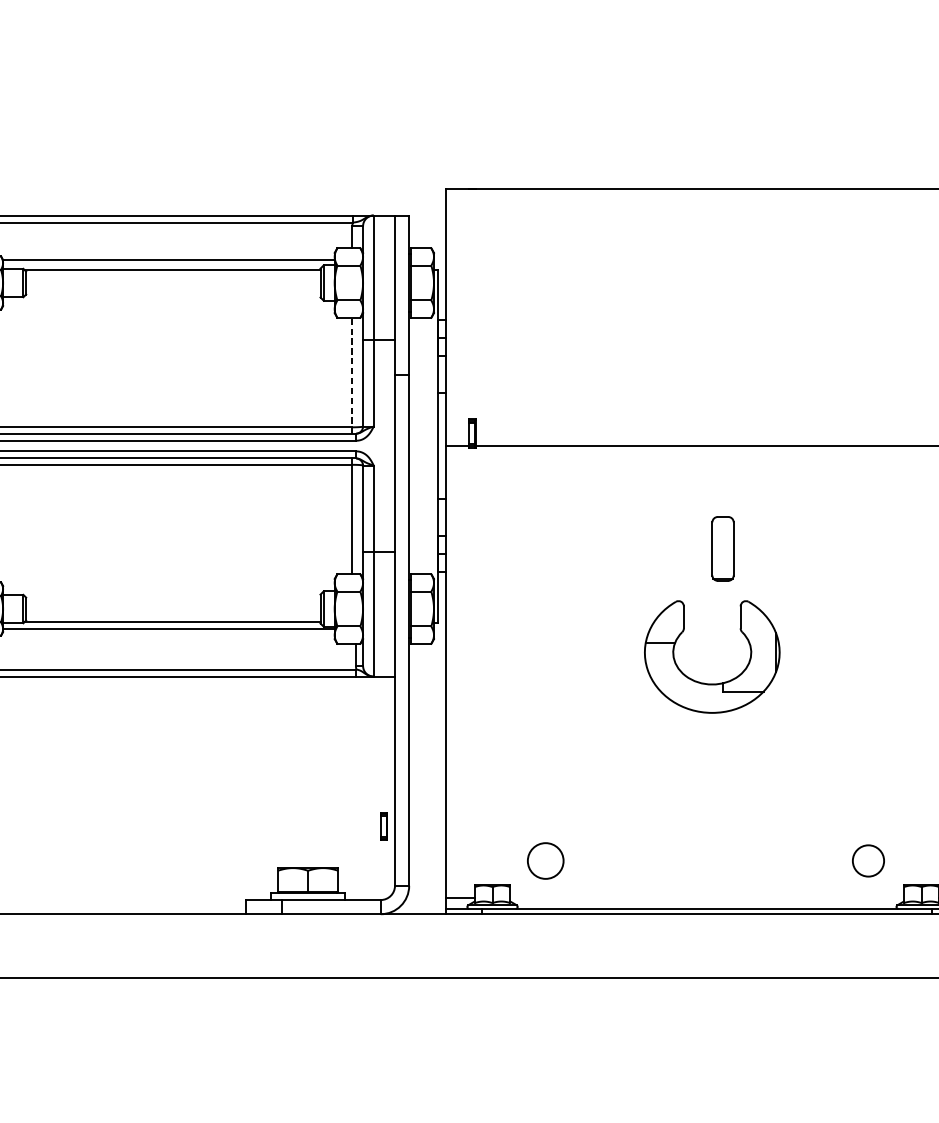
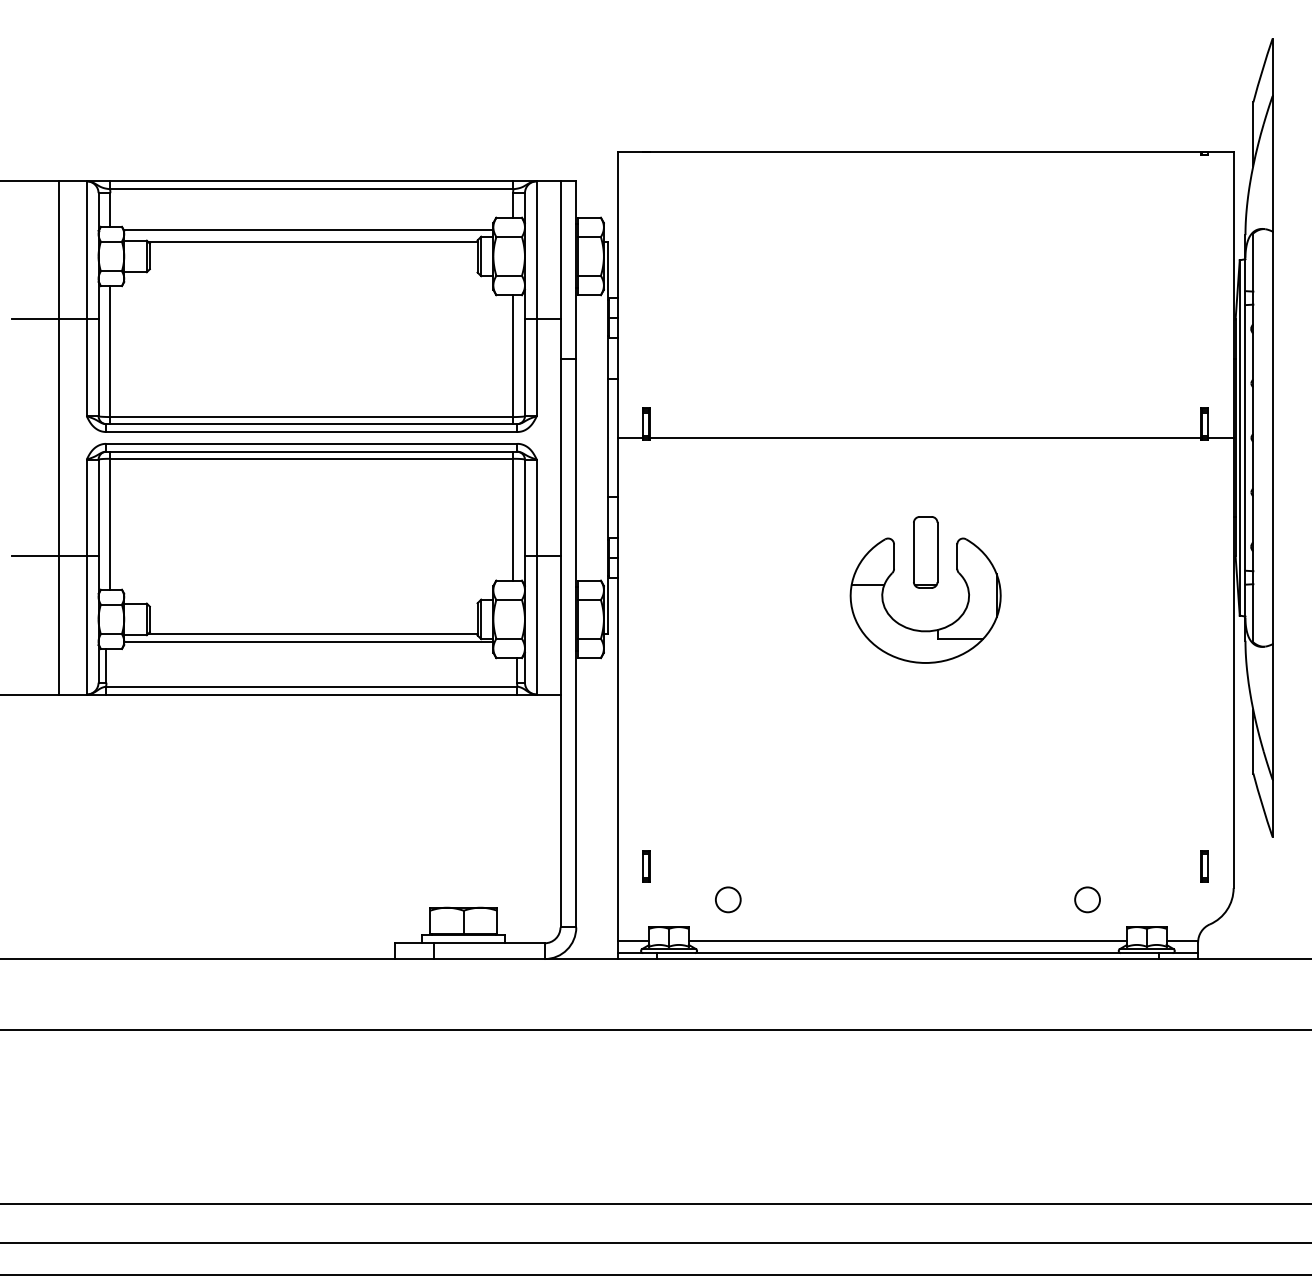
line: (352, 375) -> (513, 359), dashed -> solid
part: (705, 682) -> (918, 629), moved
part: (384, 826) -> (646, 866), moved
circle: (545, 860) -> (727, 899), size x0.62
circle: (868, 860) -> (1087, 899), size x0.71
line: (706, 897) -> (907, 940), added

